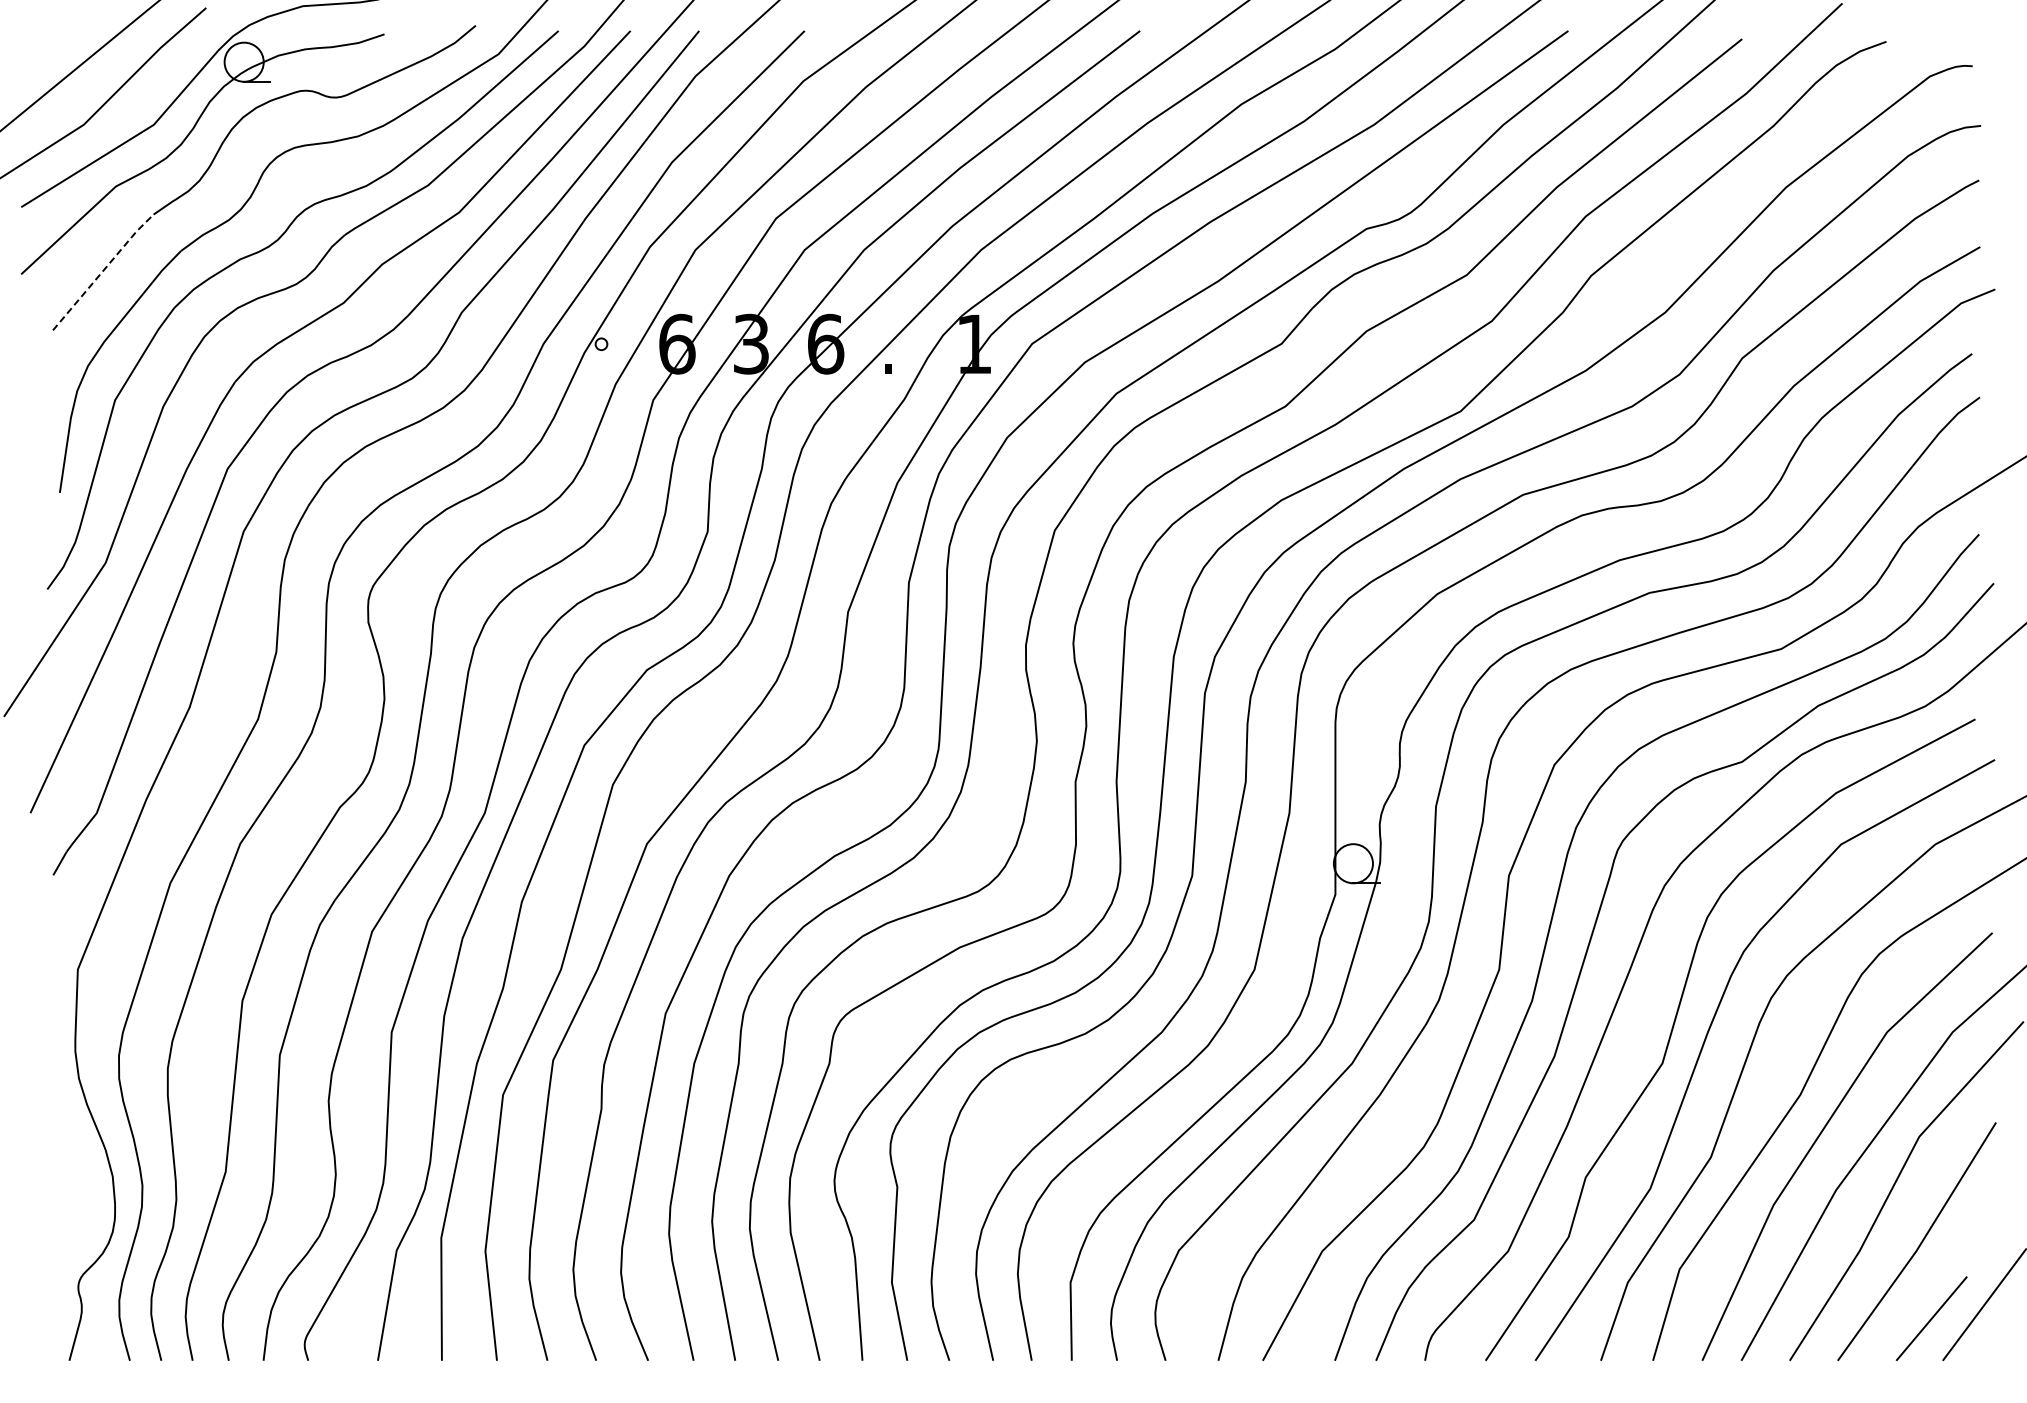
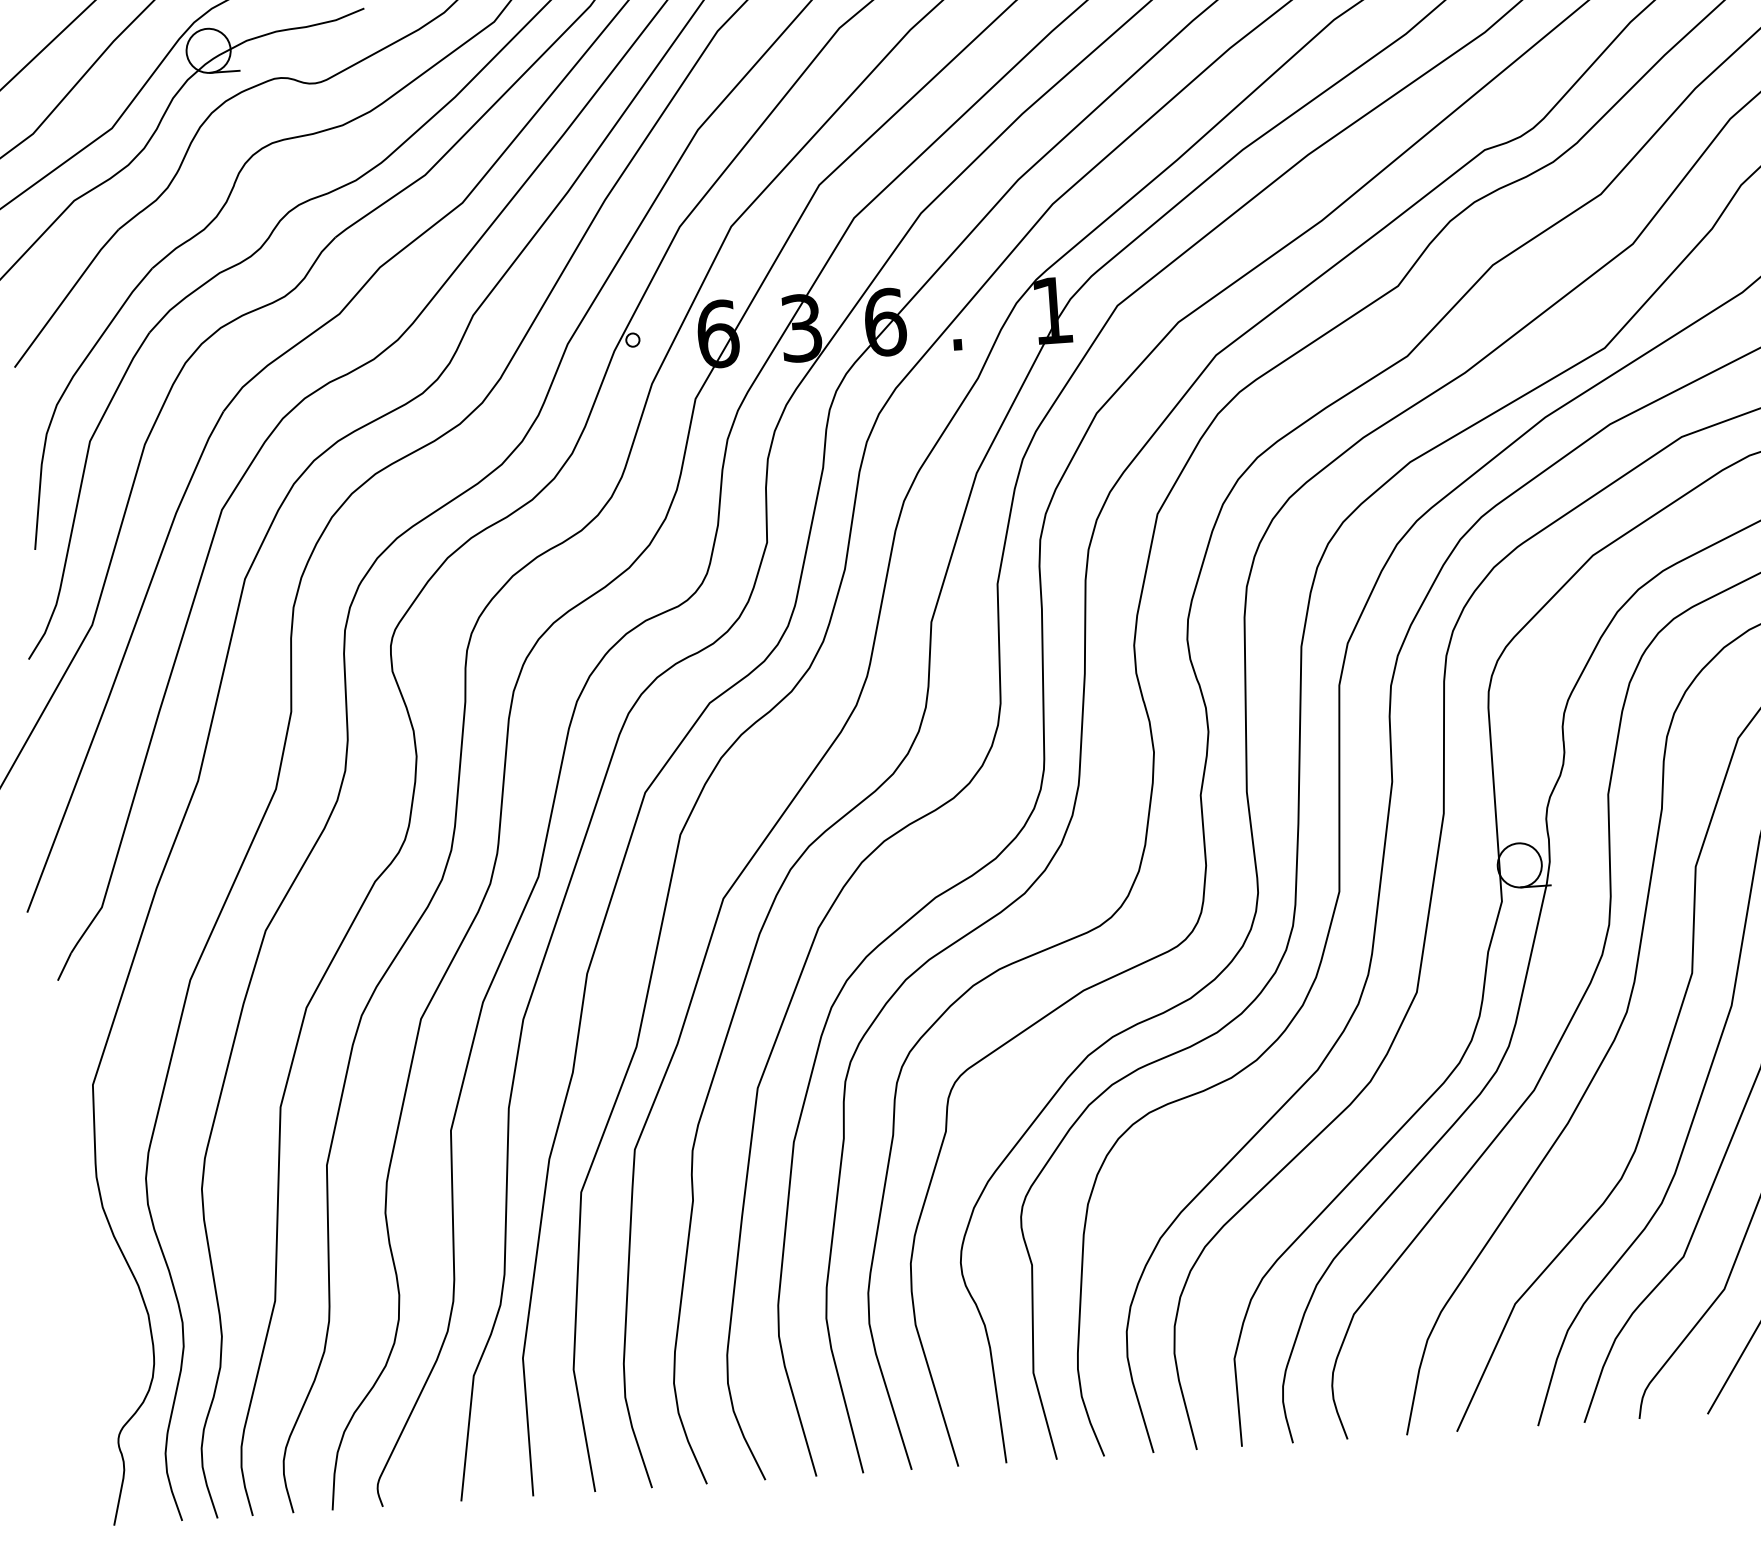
line: (103, 270) -> (66, 296), dashed -> solid

